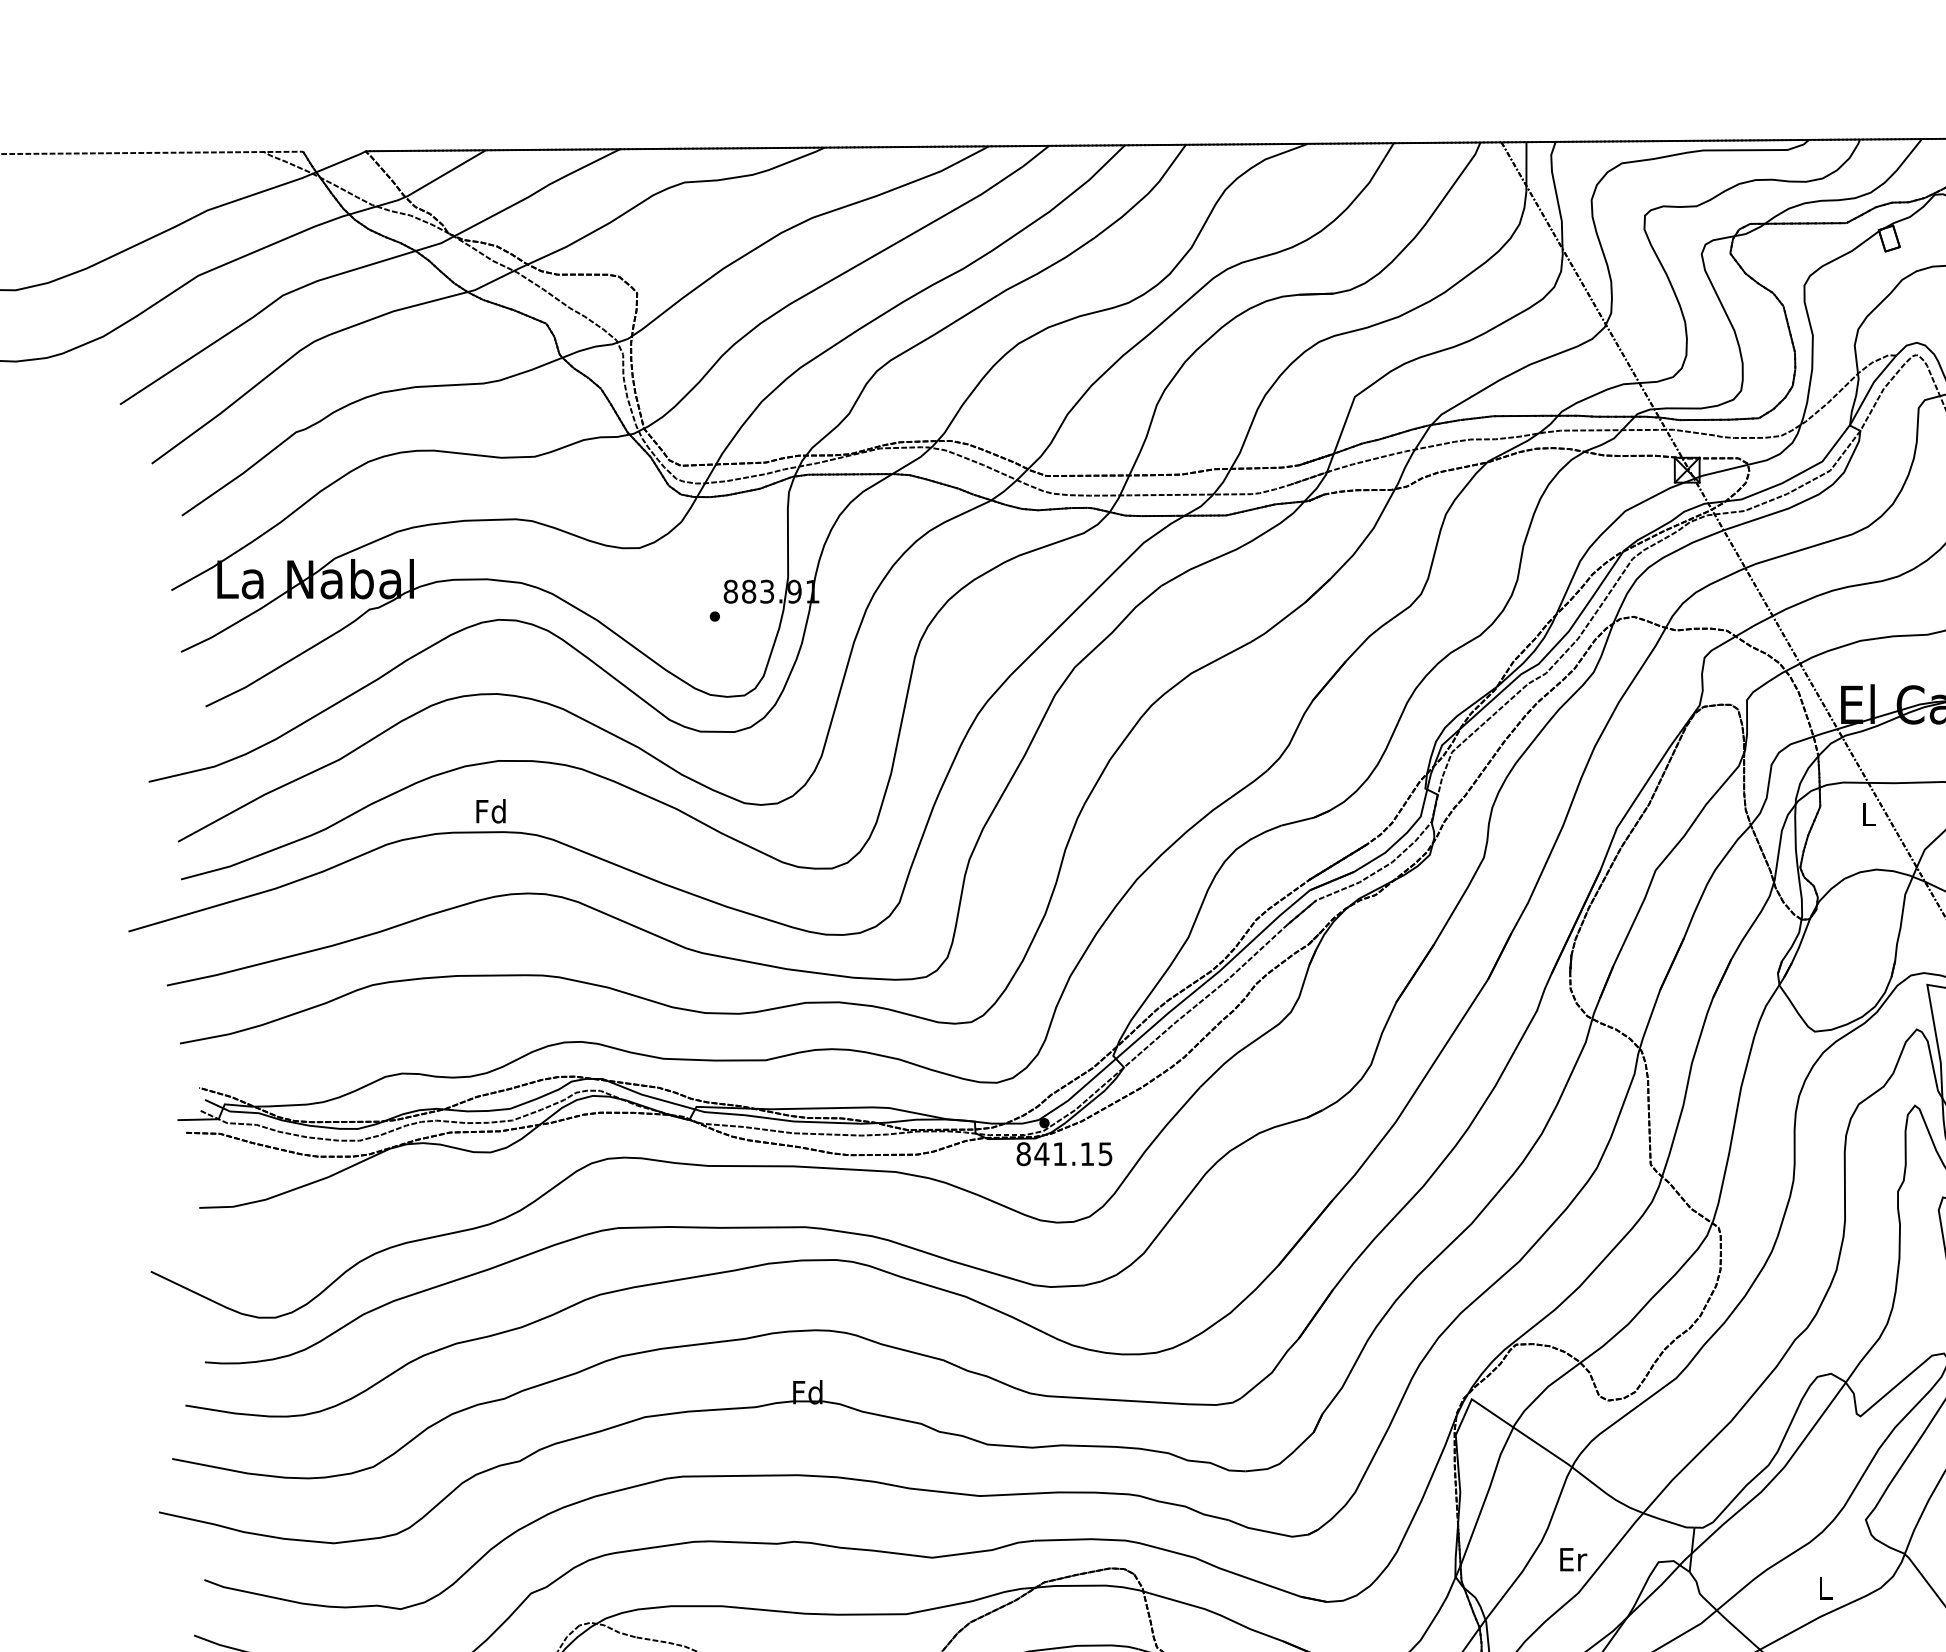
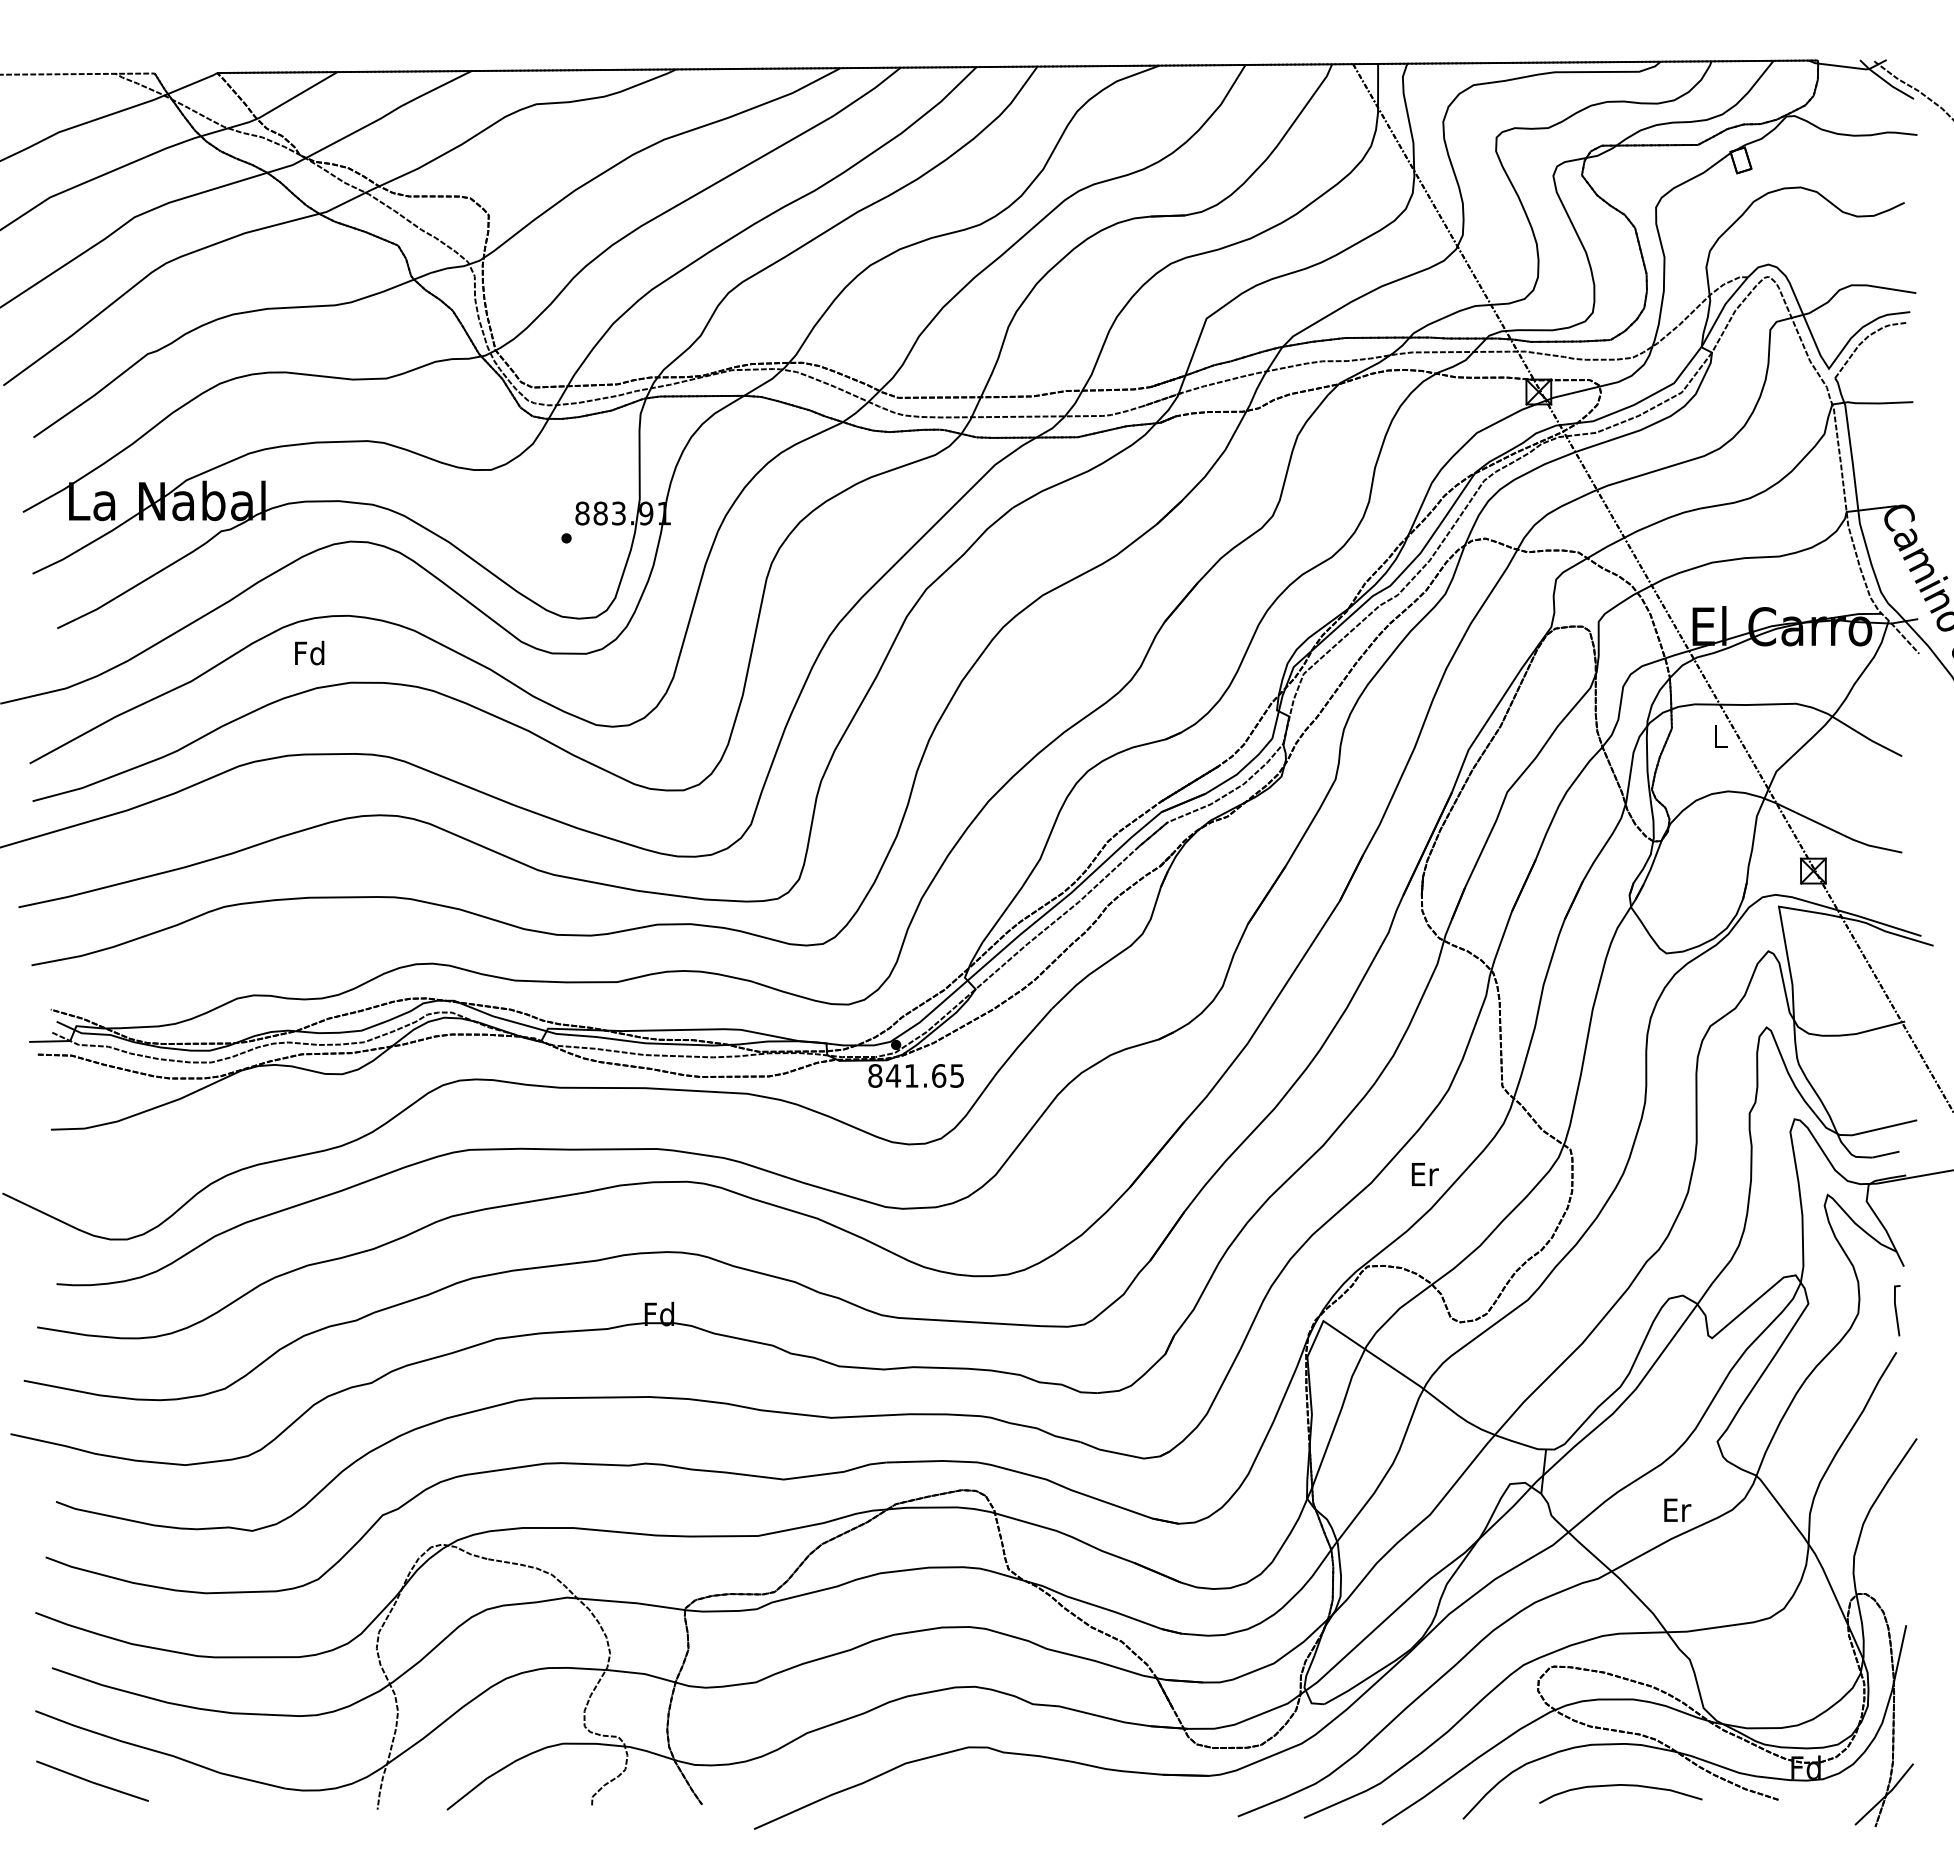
text: (490, 810) -> (309, 652), moved
text: (1087, 1153) -> (939, 1075), 841.15 -> 841.65
text: (1573, 1559) -> (1425, 1174), moved
text: (1825, 1587) -> (1677, 1509), L -> Er

